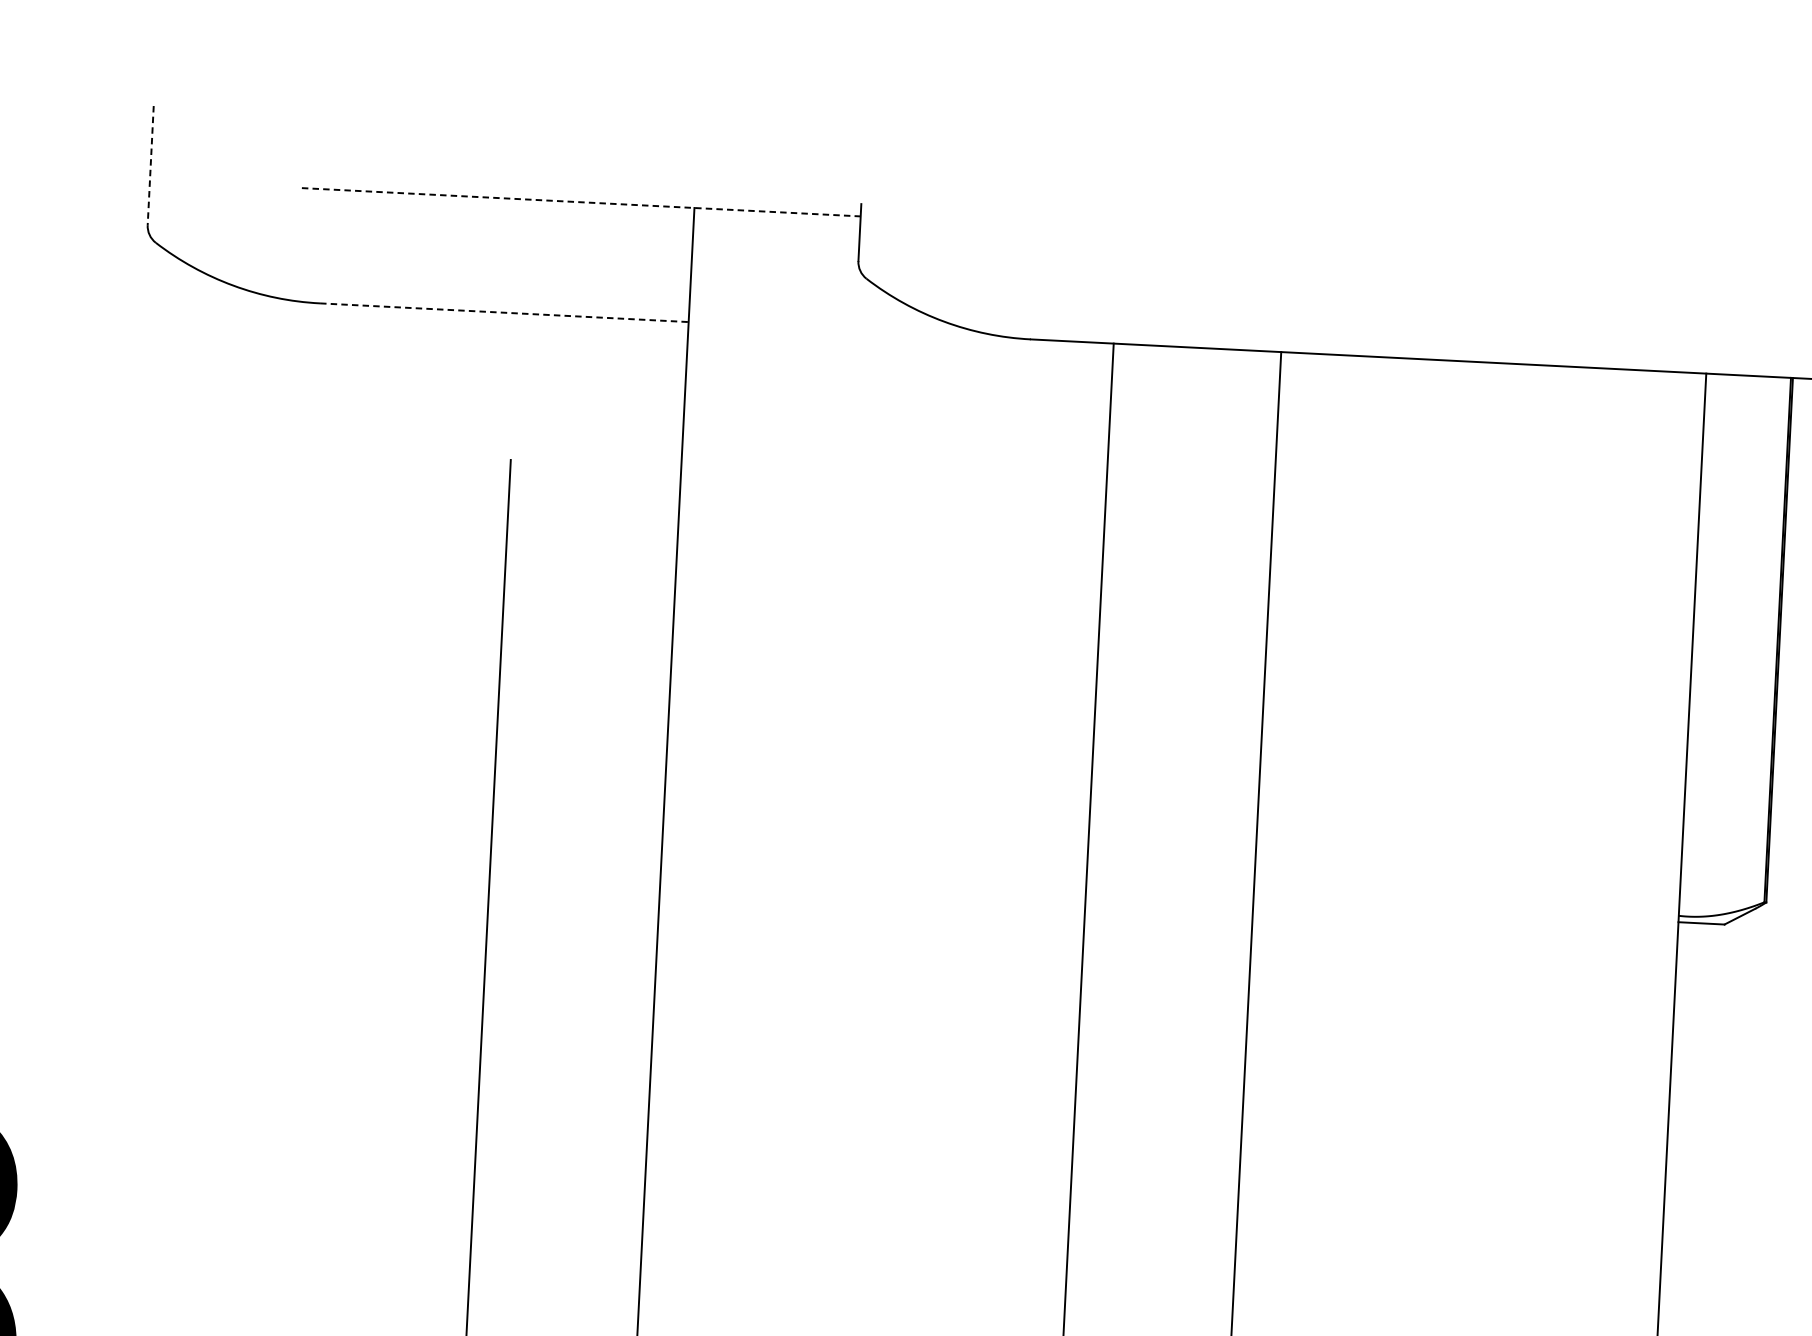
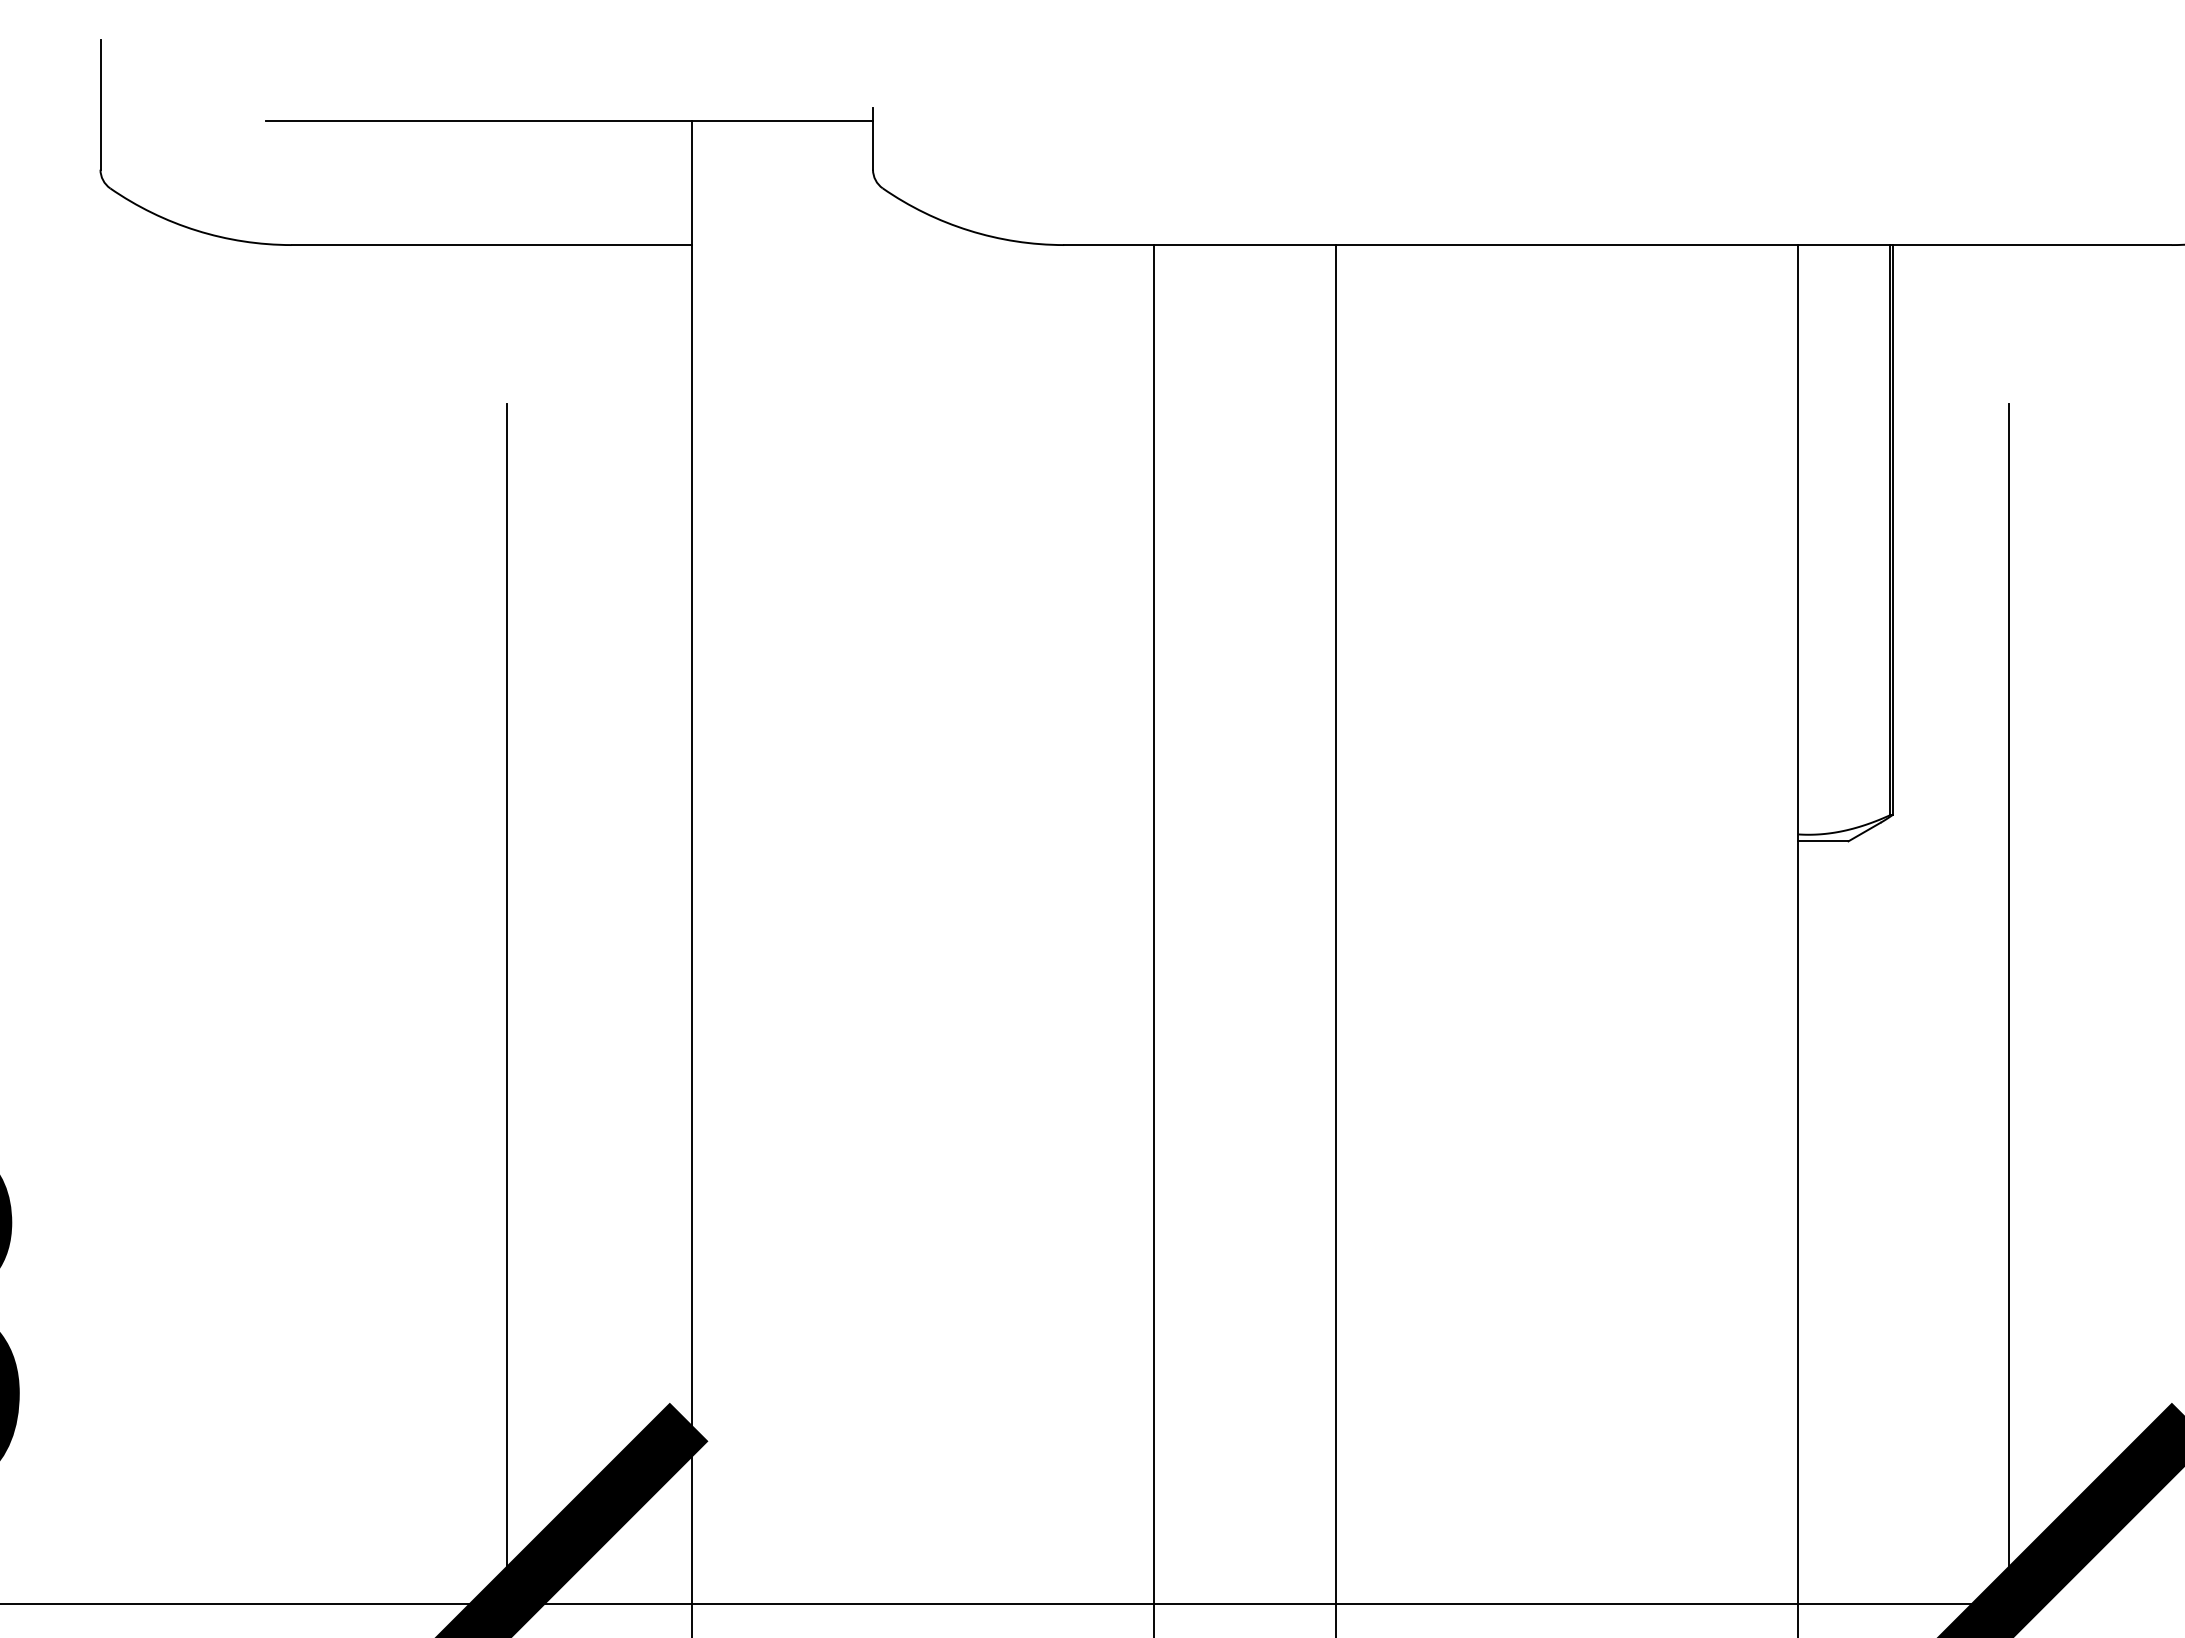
line: (150, 165) -> (100, 104), dashed -> solid
line: (581, 202) -> (569, 121), dashed -> solid
line: (504, 313) -> (492, 245), dashed -> solid

